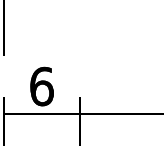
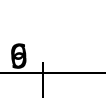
text: (41, 85) -> (18, 55), 6 -> 9

